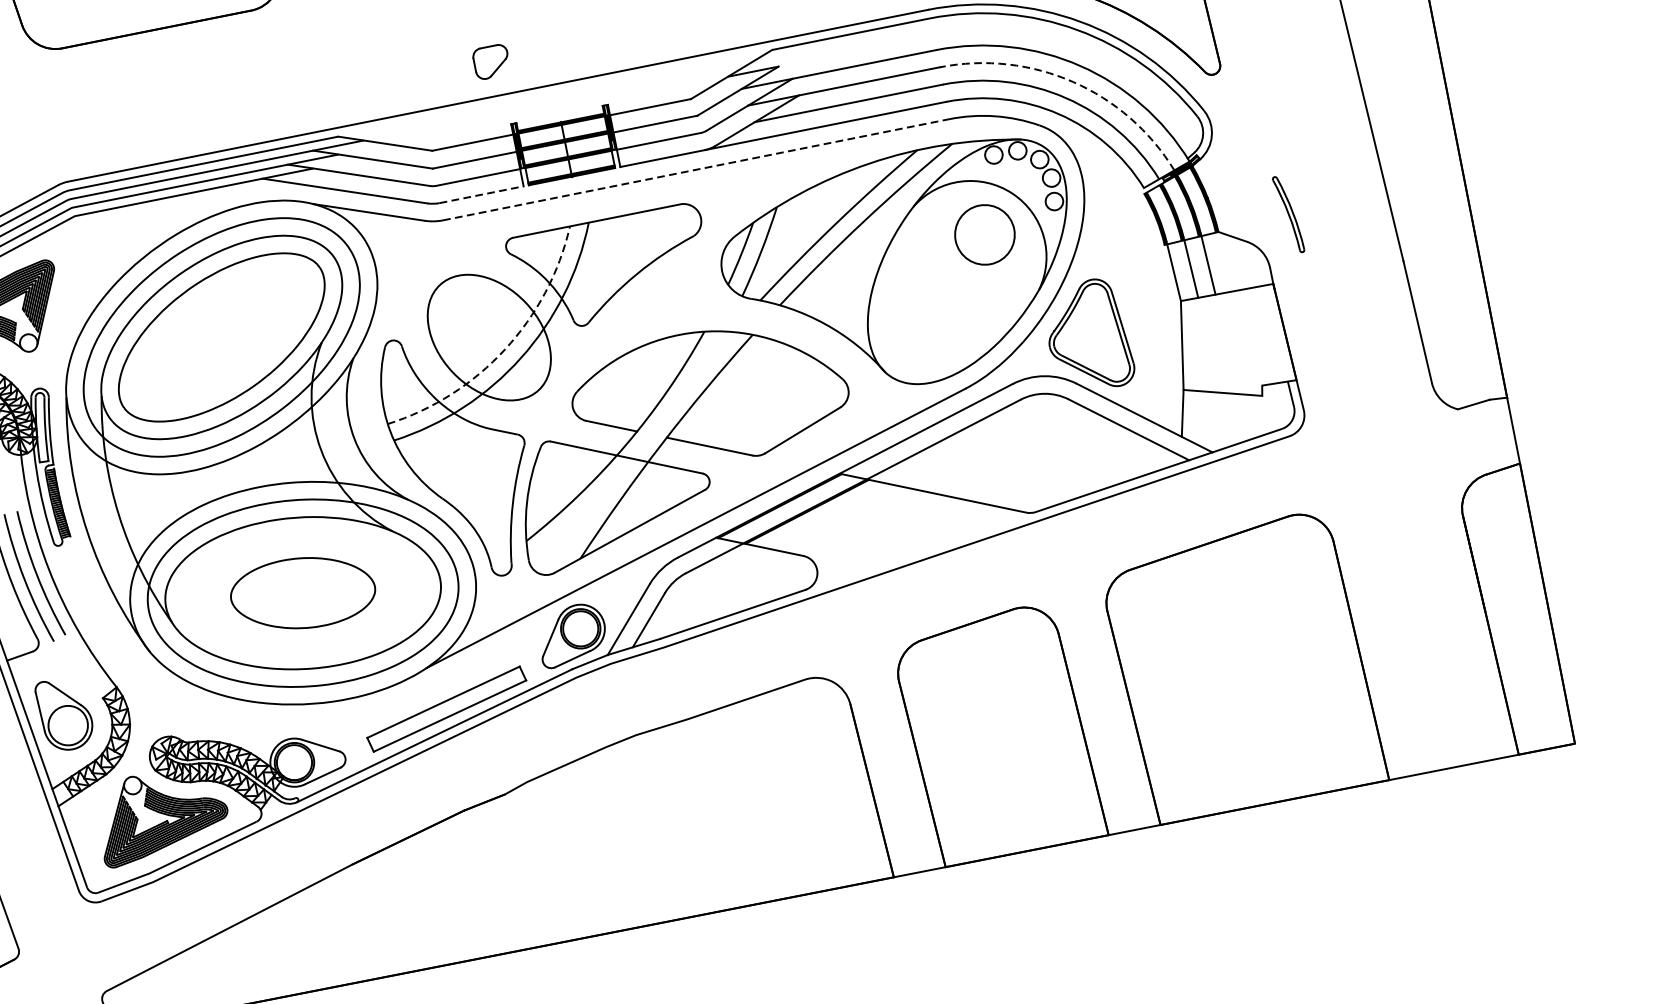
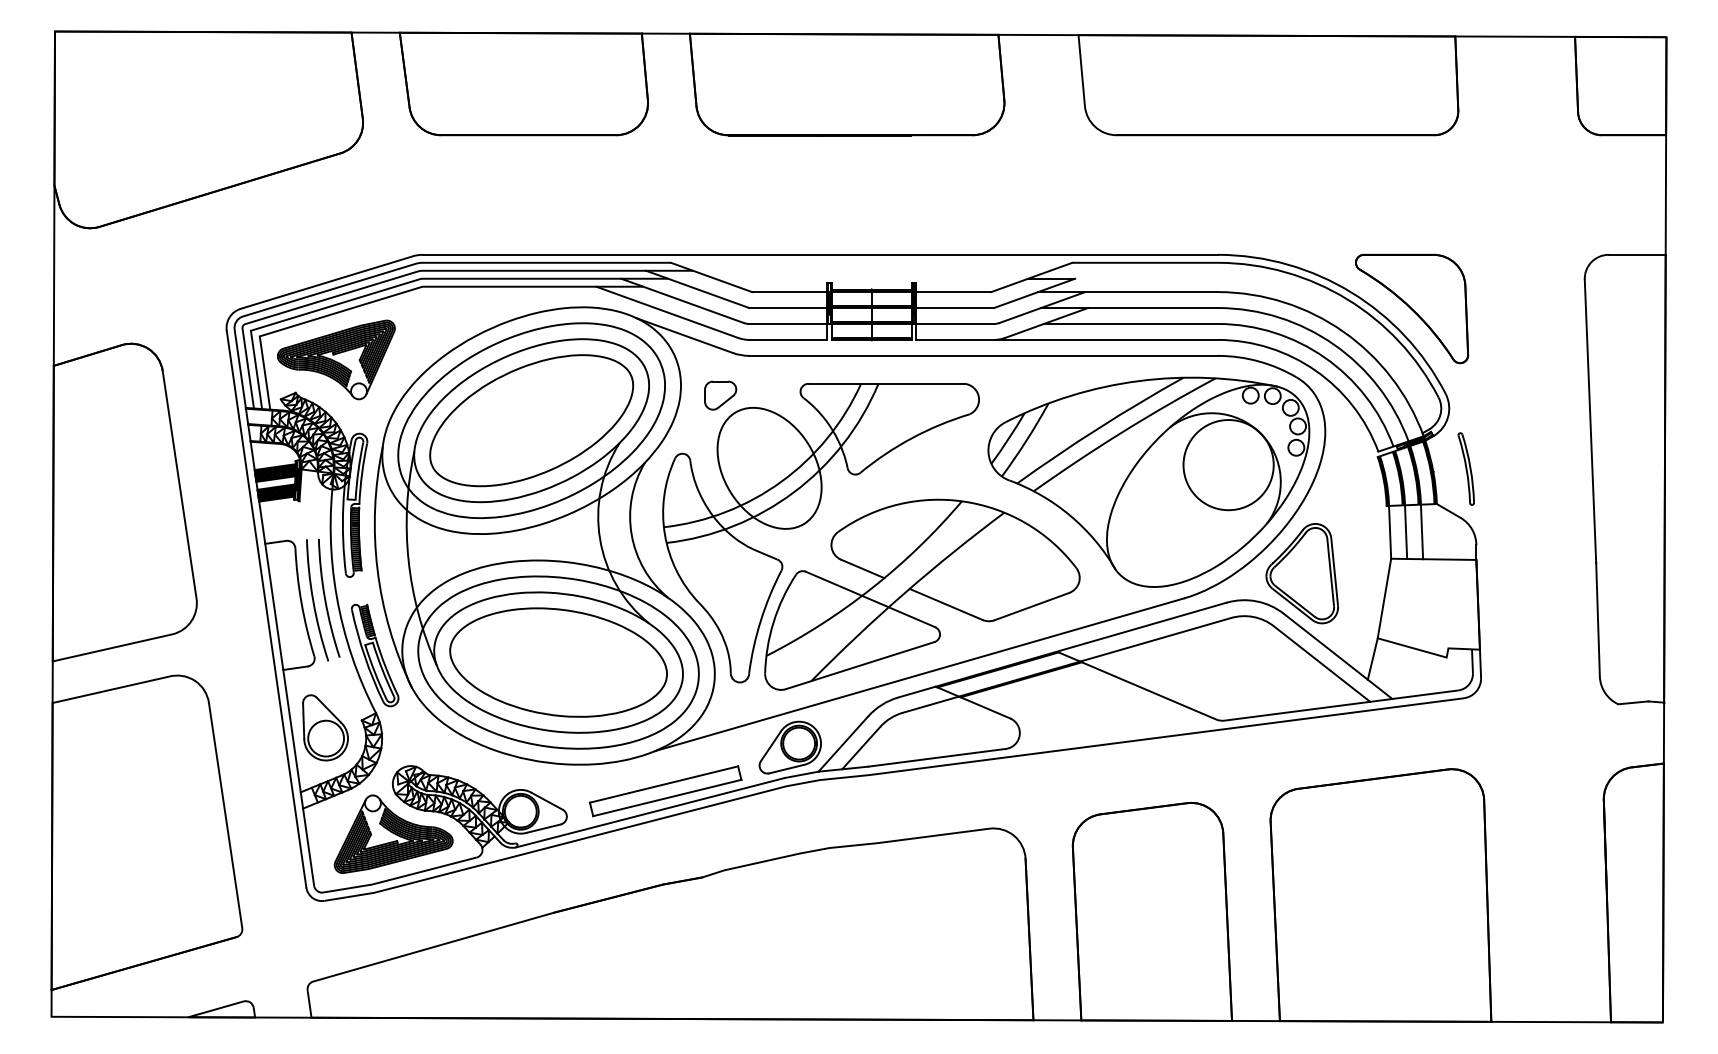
part: (491, 61) -> (720, 395), moved
arc: (1073, 81) -> (1334, 344), dashed -> solid
line: (697, 169) -> (984, 355), dashed -> solid
line: (481, 194) -> (788, 339), dashed -> solid
part: (1287, 214) -> (1465, 468), moved
circle: (984, 235) -> (1228, 465), size x1.67
arc: (505, 349) -> (781, 481), dashed -> solid
part: (303, 593) -> (558, 662), size x1.67
part: (103, 625) -> (375, 655), added

